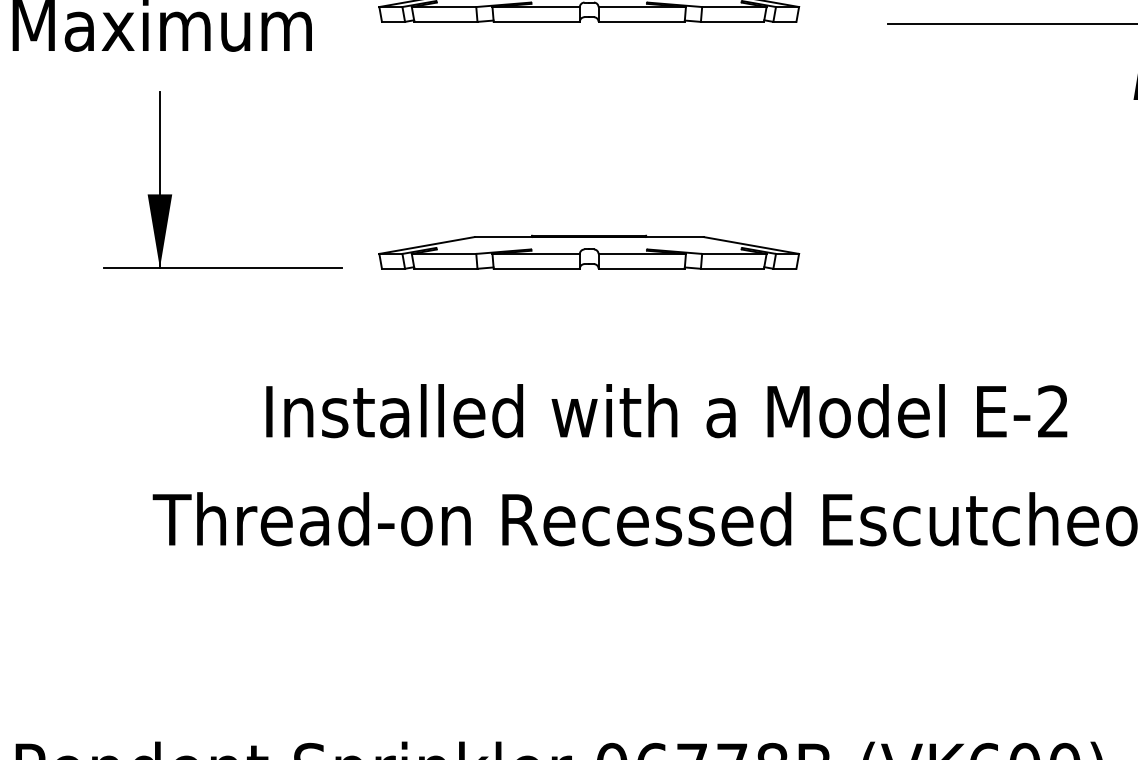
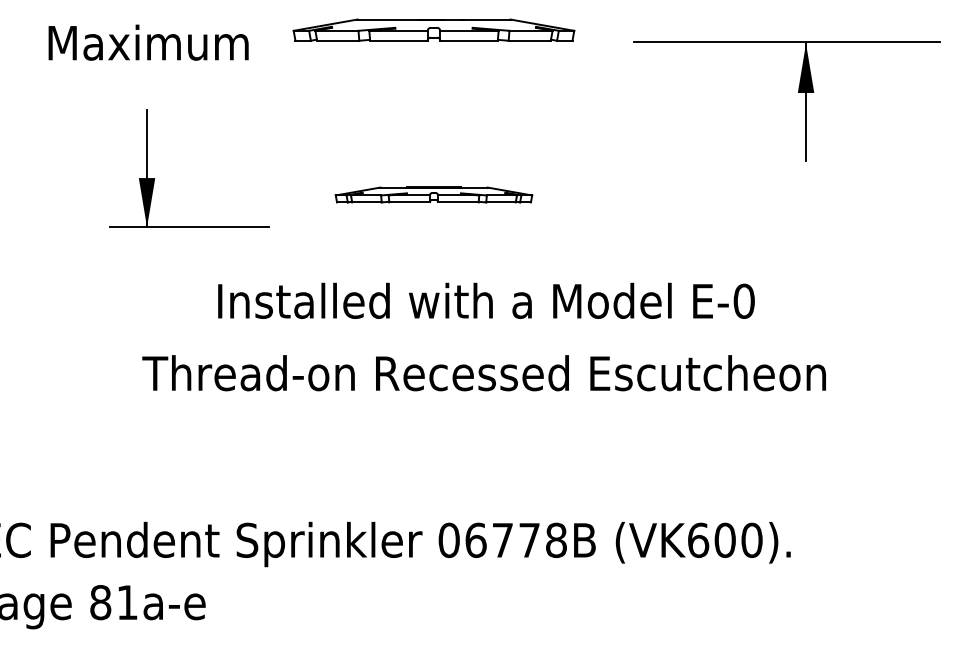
part: (172, 195) -> (155, 178), moved
part: (588, 251) -> (433, 194), size x0.7
text: (1052, 410) -> (743, 300), E-2 -> E-0

